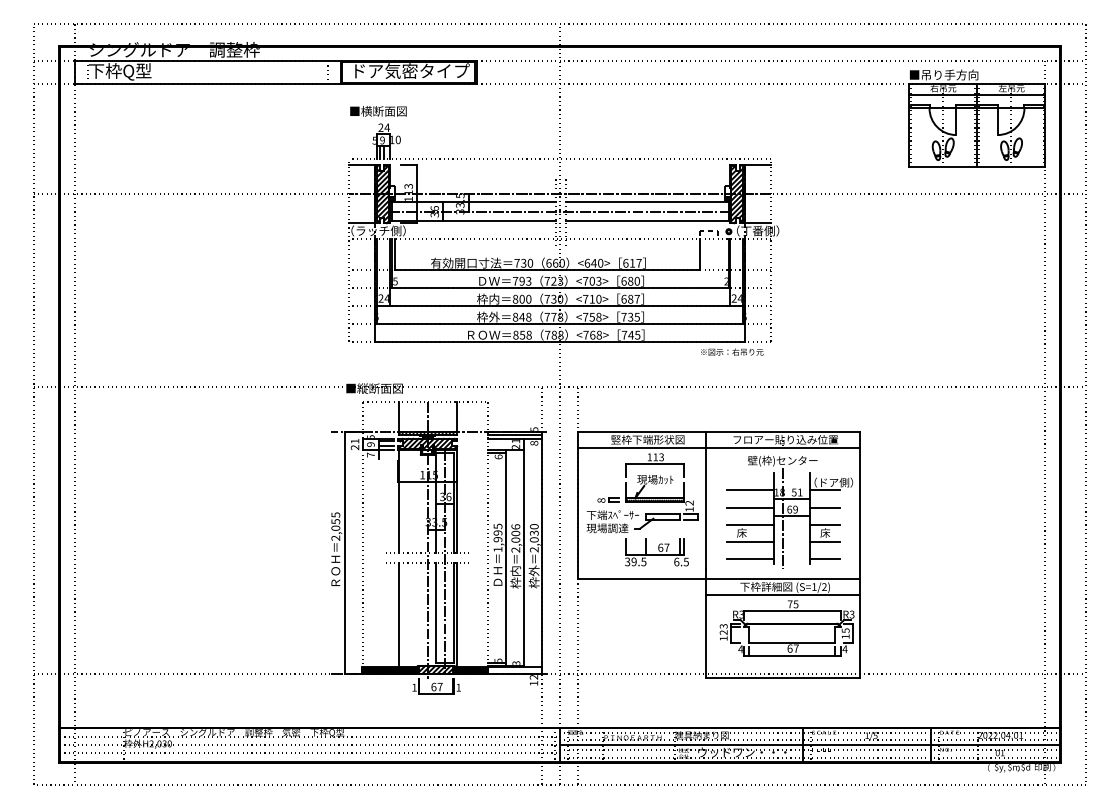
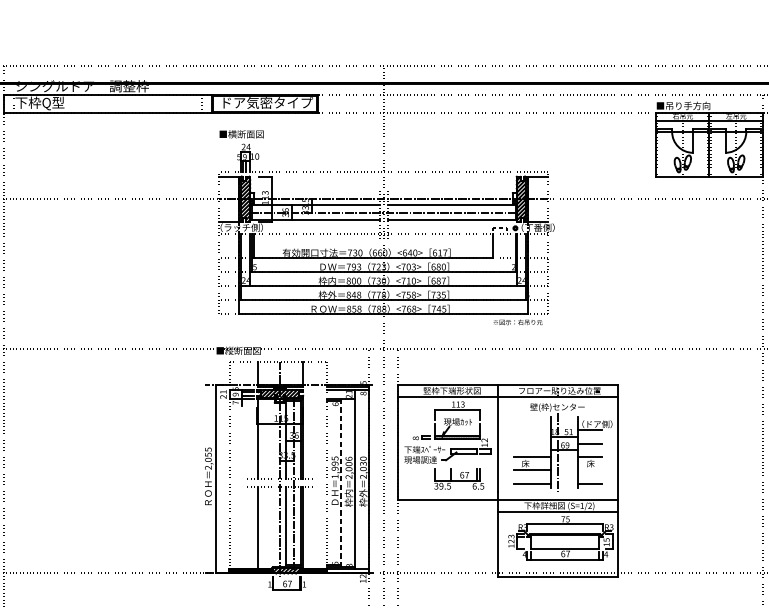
line: (750, 490) -> (532, 430), removed
line: (750, 507) -> (532, 443), removed
line: (824, 541) -> (590, 470), removed
line: (506, 558) -> (341, 483), solid -> dashed

